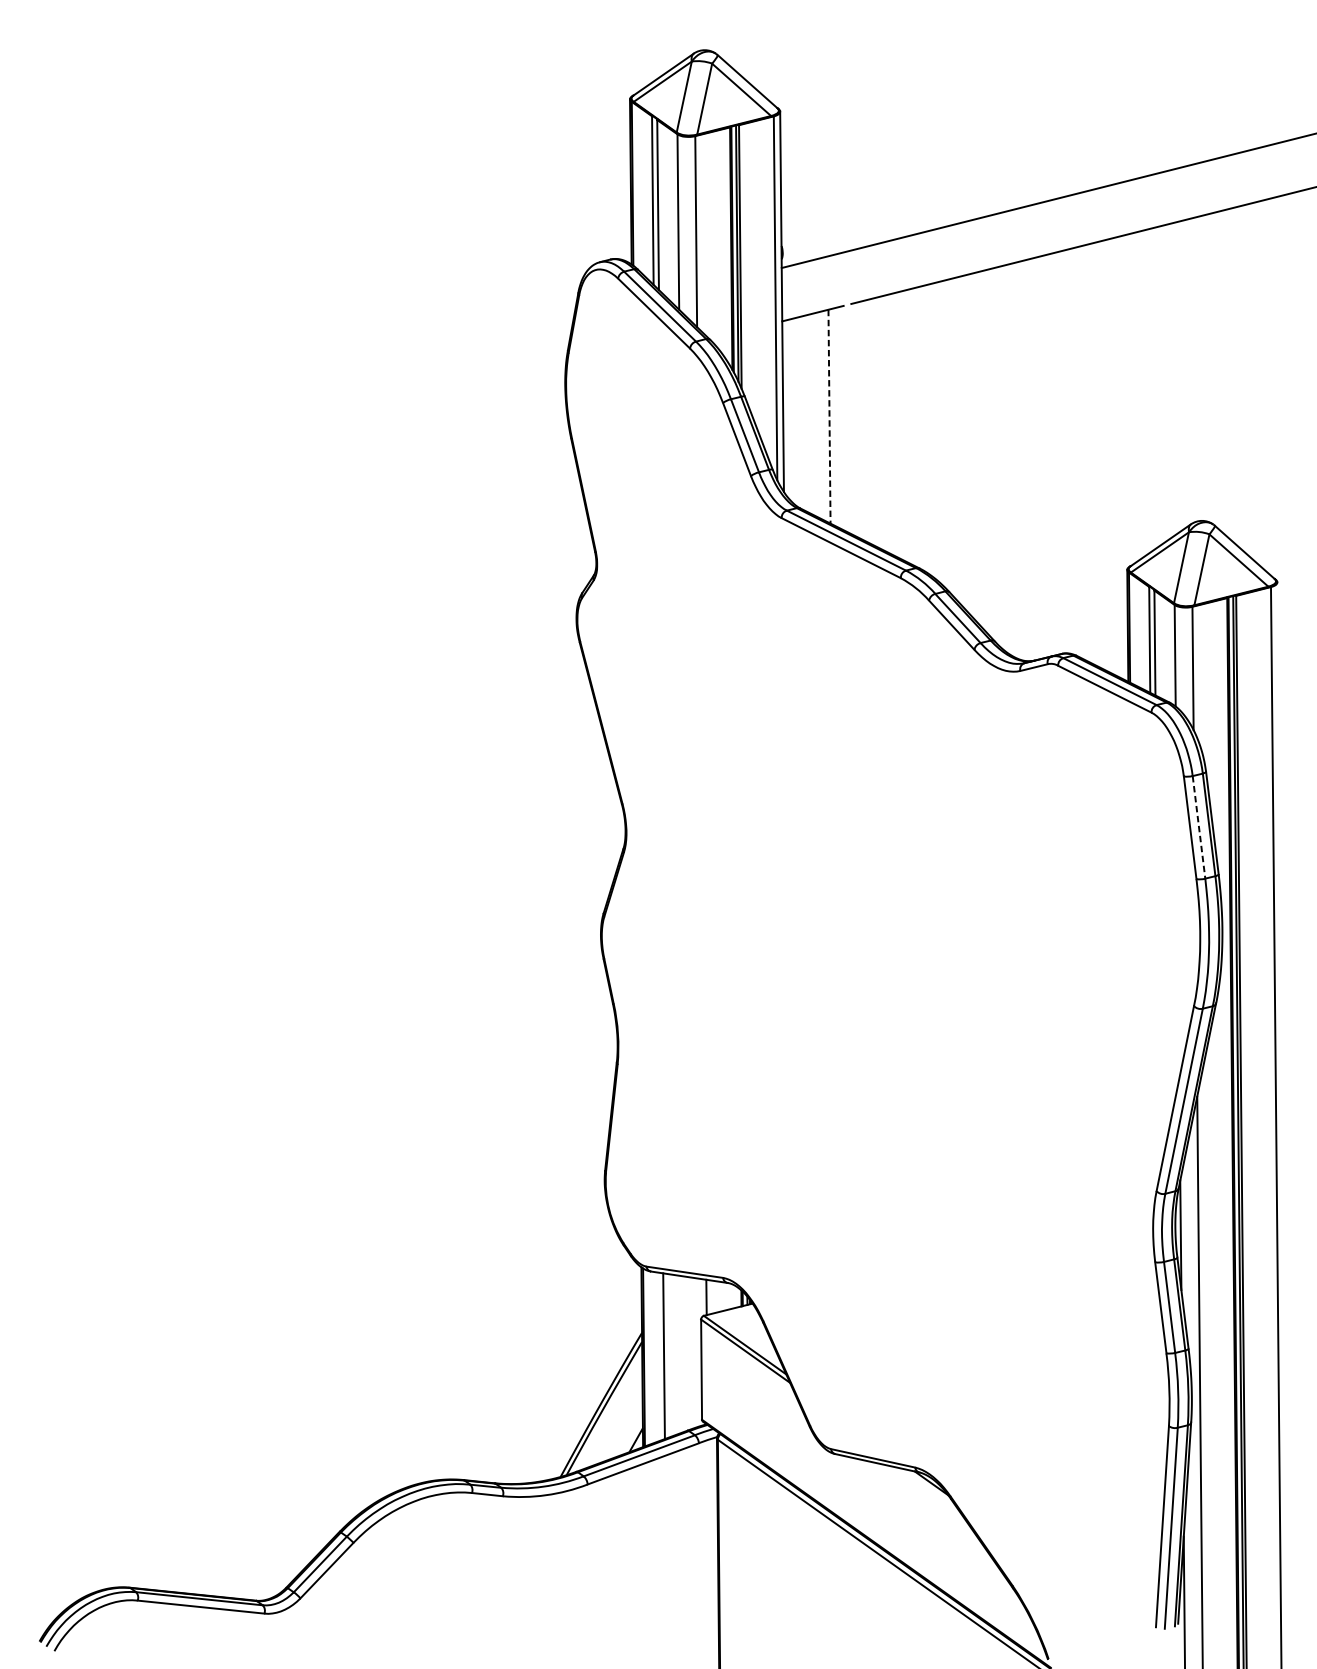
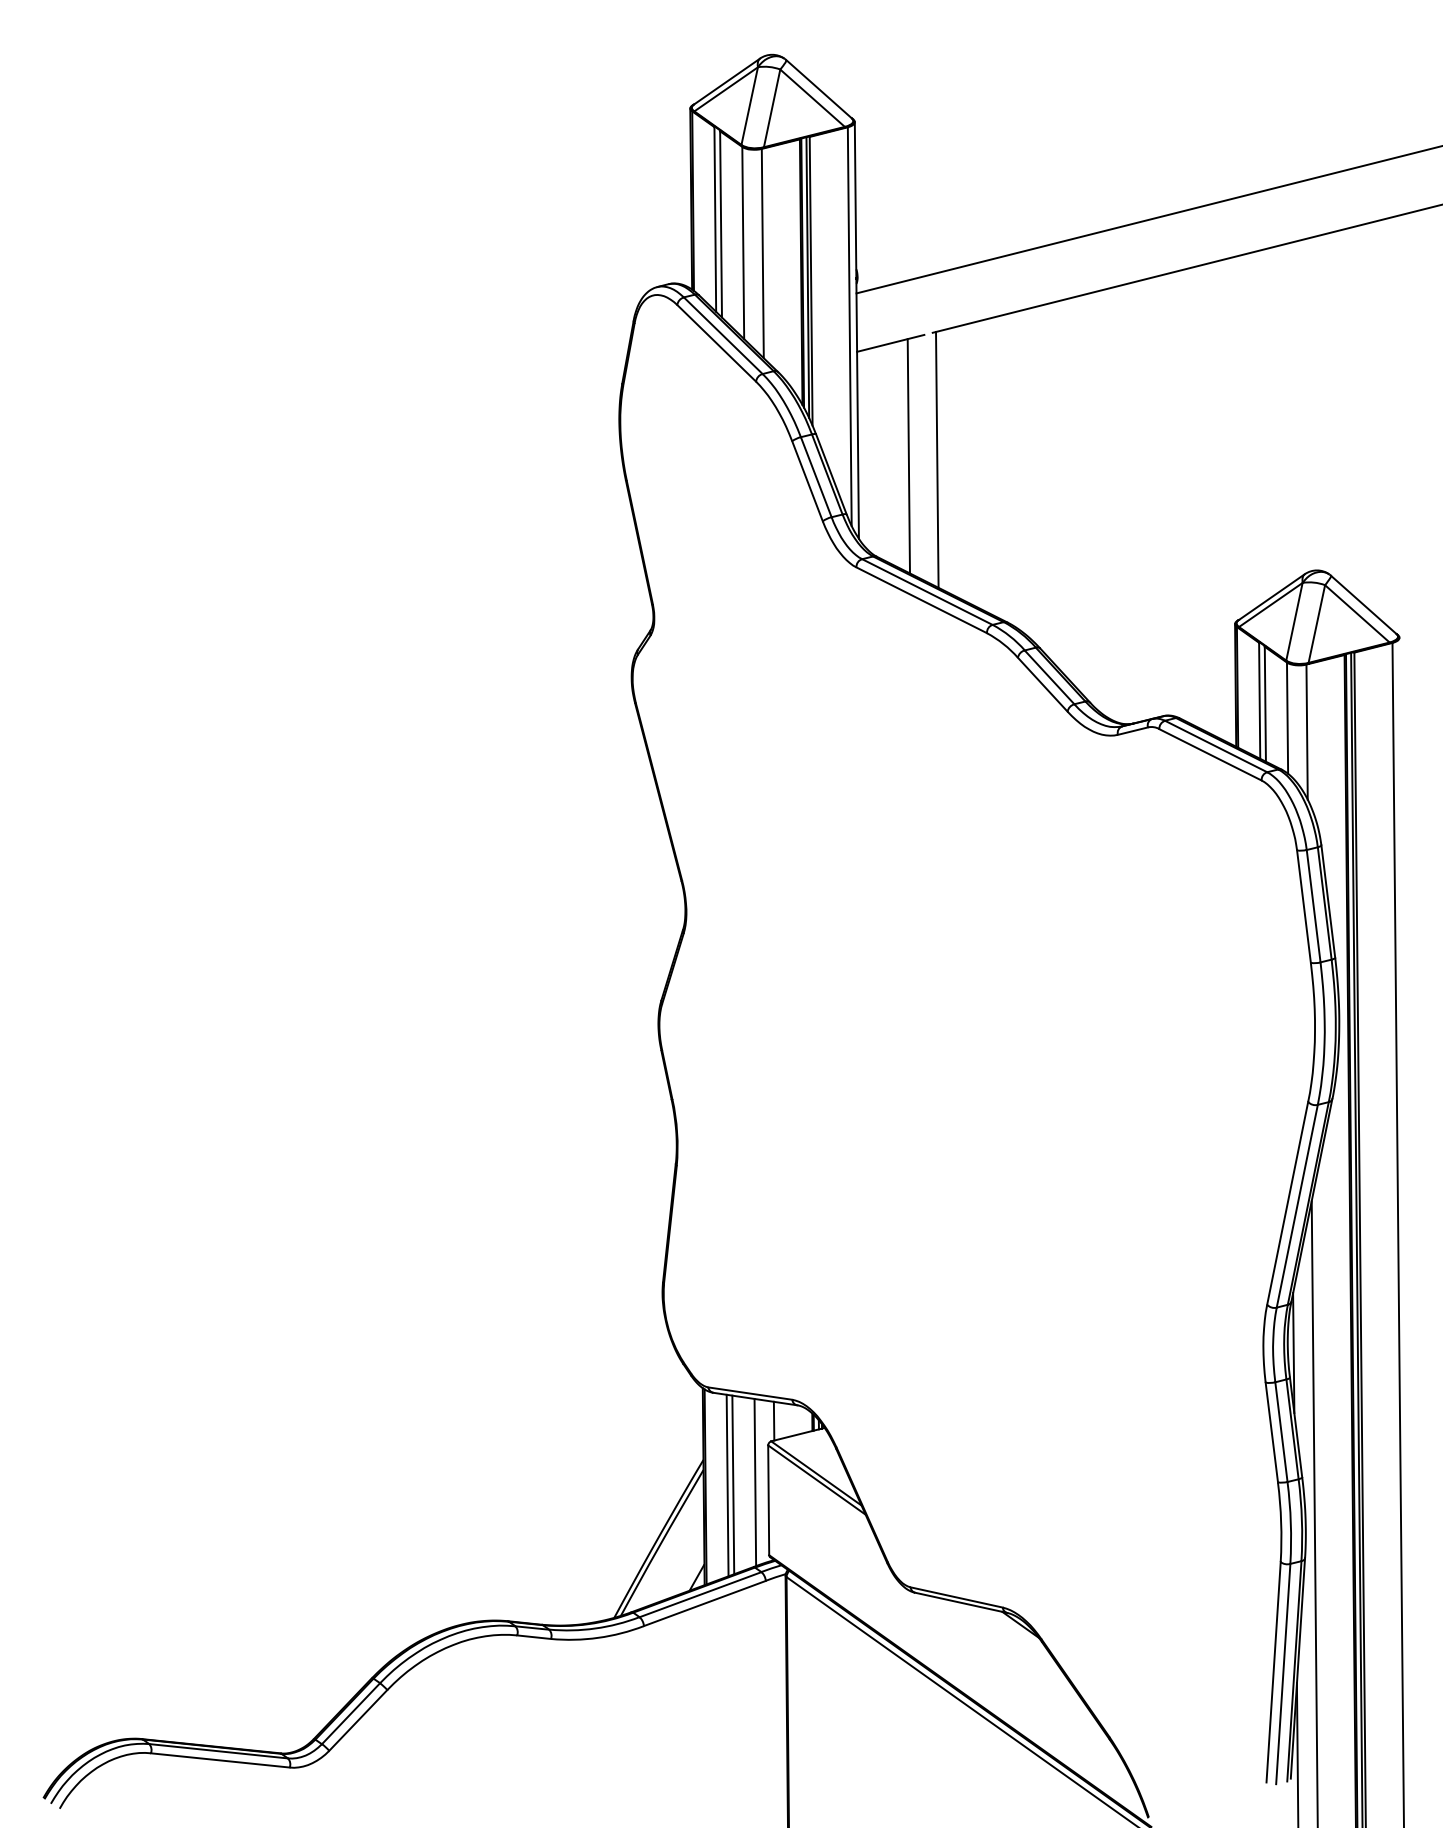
line: (829, 416) -> (908, 456), dashed -> solid
line: (855, 419) -> (937, 459), added
line: (1198, 827) -> (1313, 906), dashed -> solid
line: (689, 1353) -> (755, 1482), added
line: (669, 1355) -> (733, 1484), added

